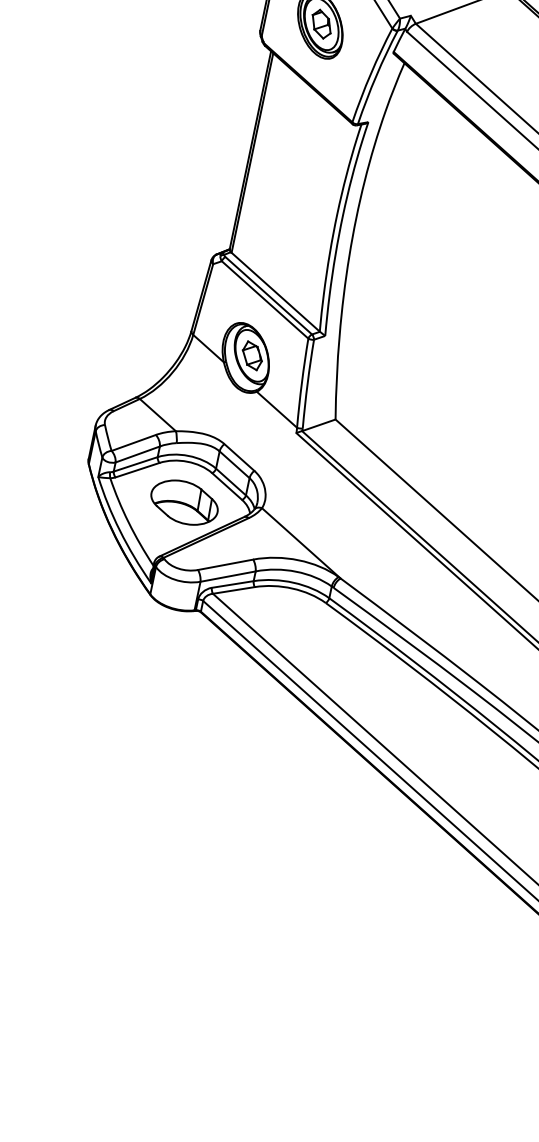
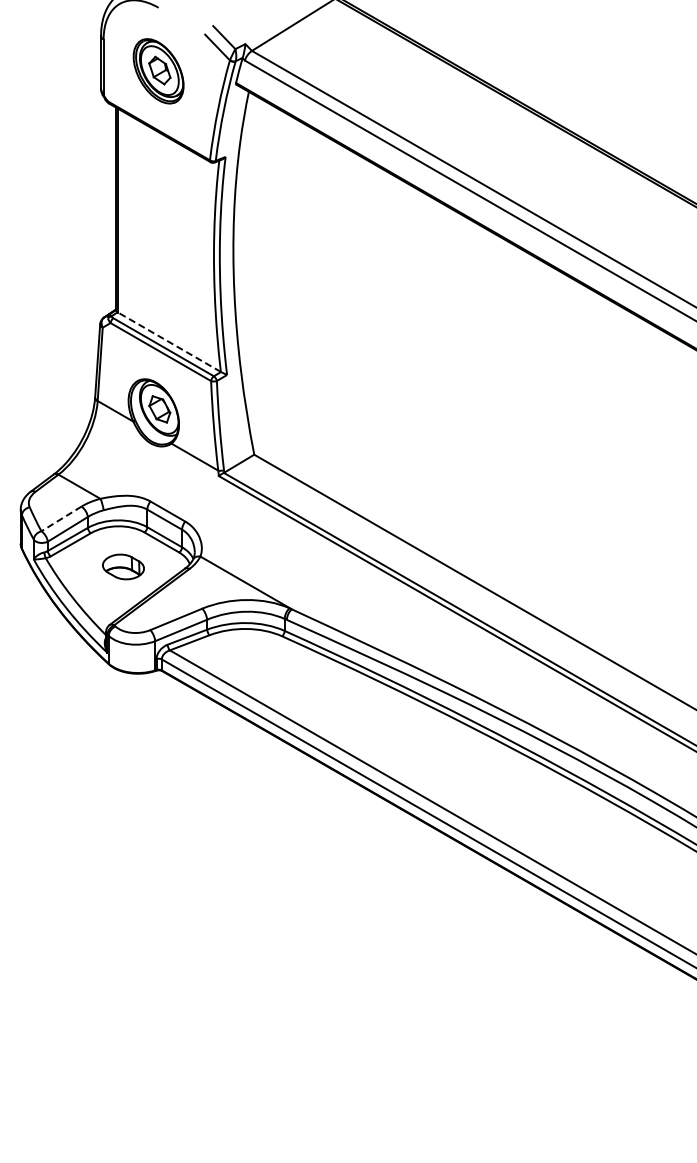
line: (275, 292) -> (169, 342), solid -> dashed
line: (133, 442) -> (61, 518), solid -> dashed
part: (184, 502) -> (123, 566), size x0.6

